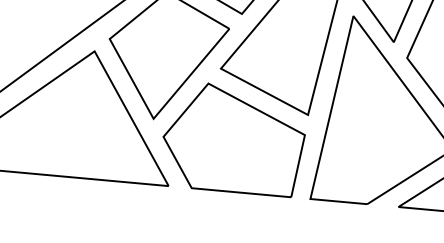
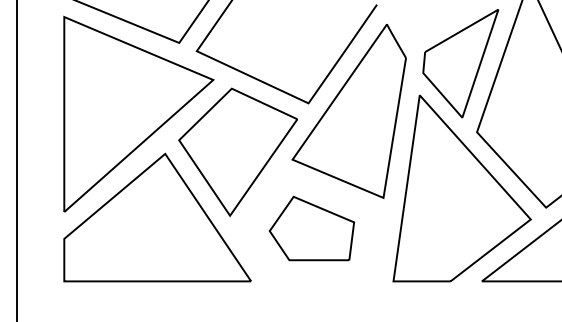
part: (233, 138) -> (311, 228), size x0.6

